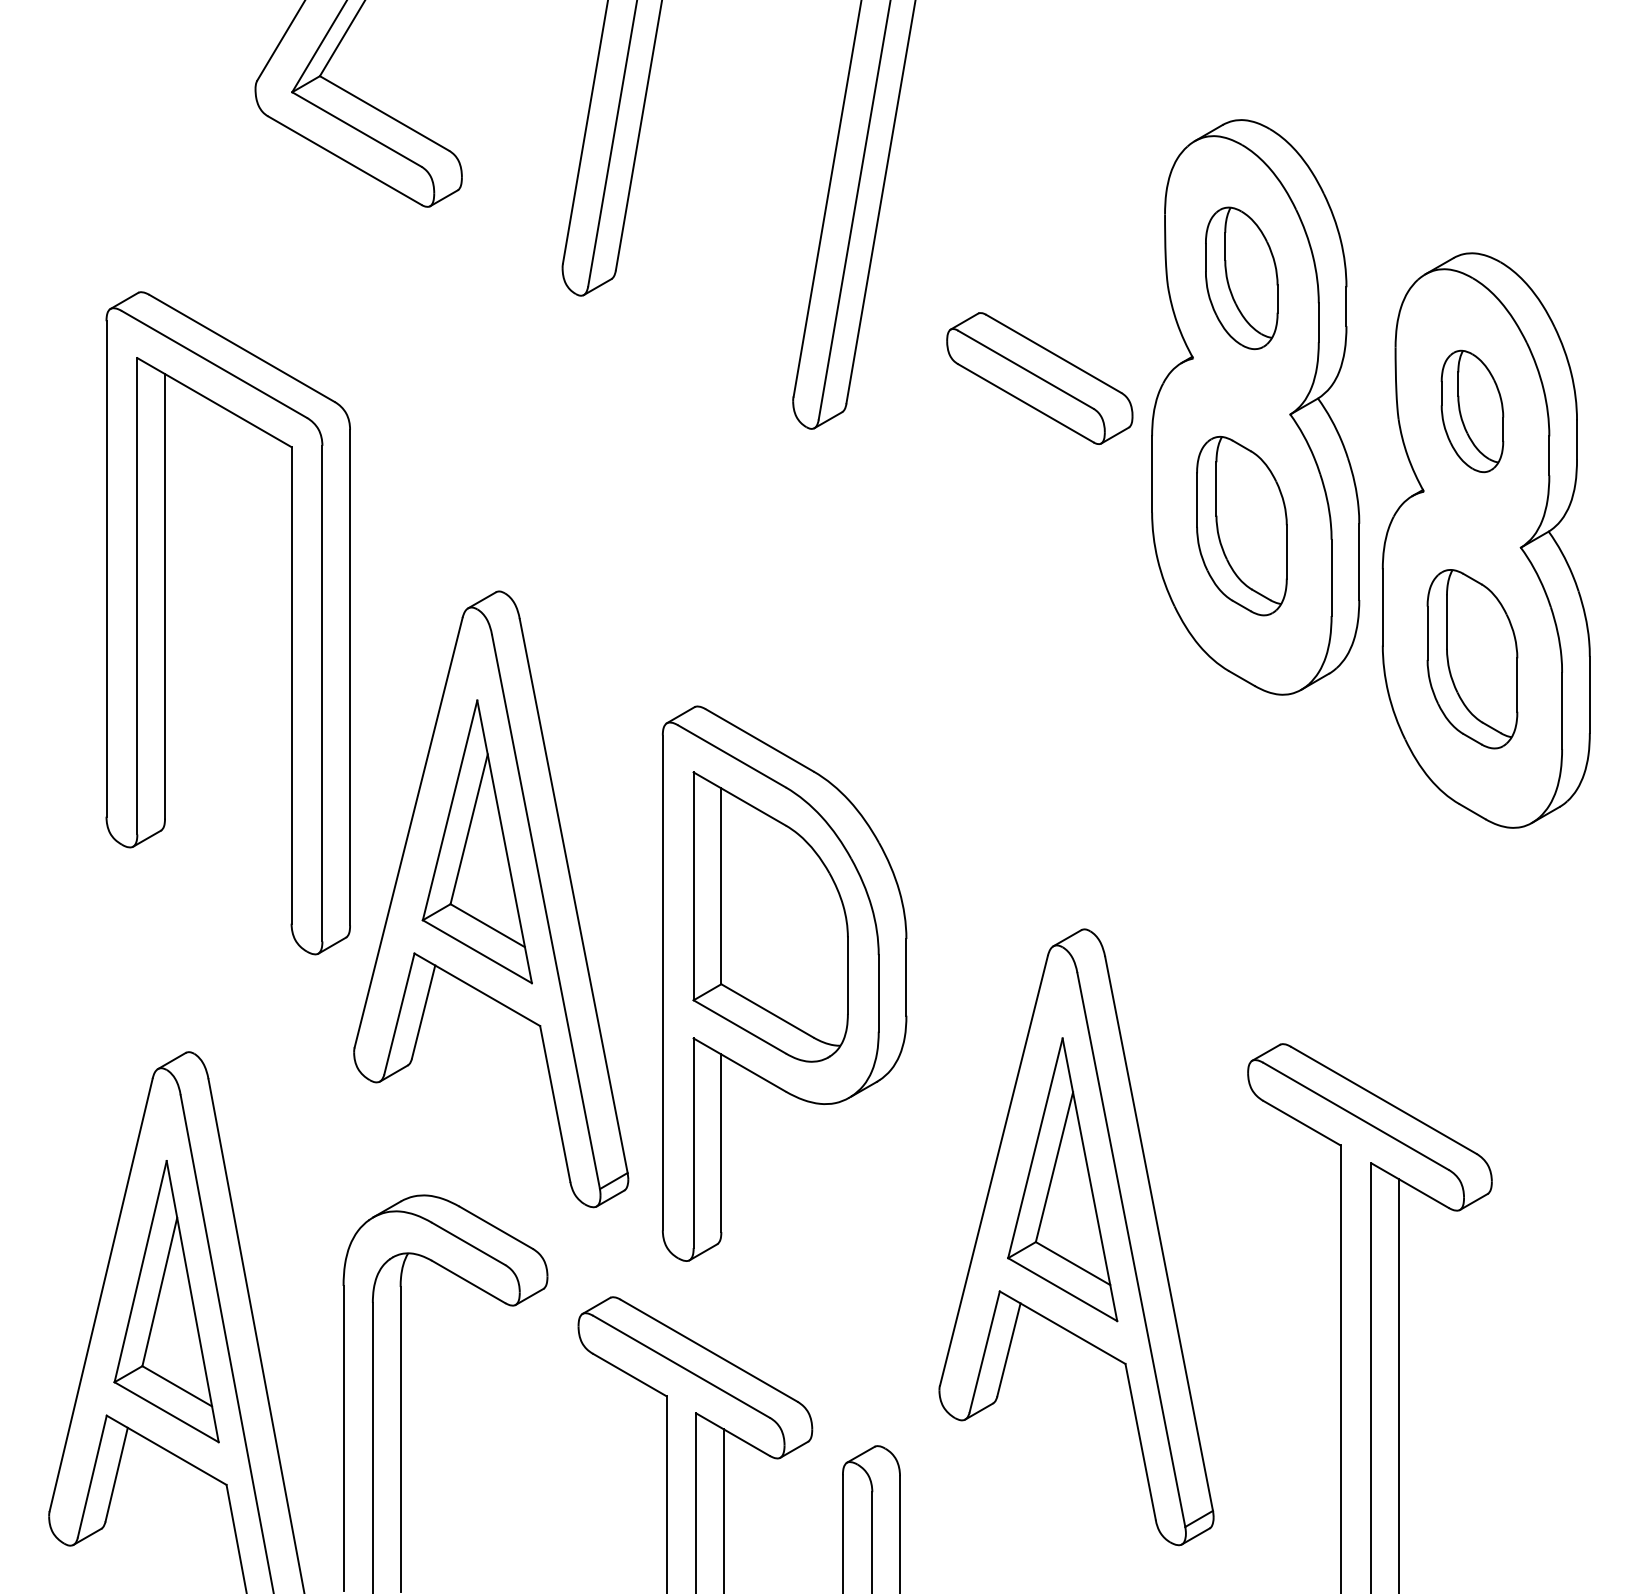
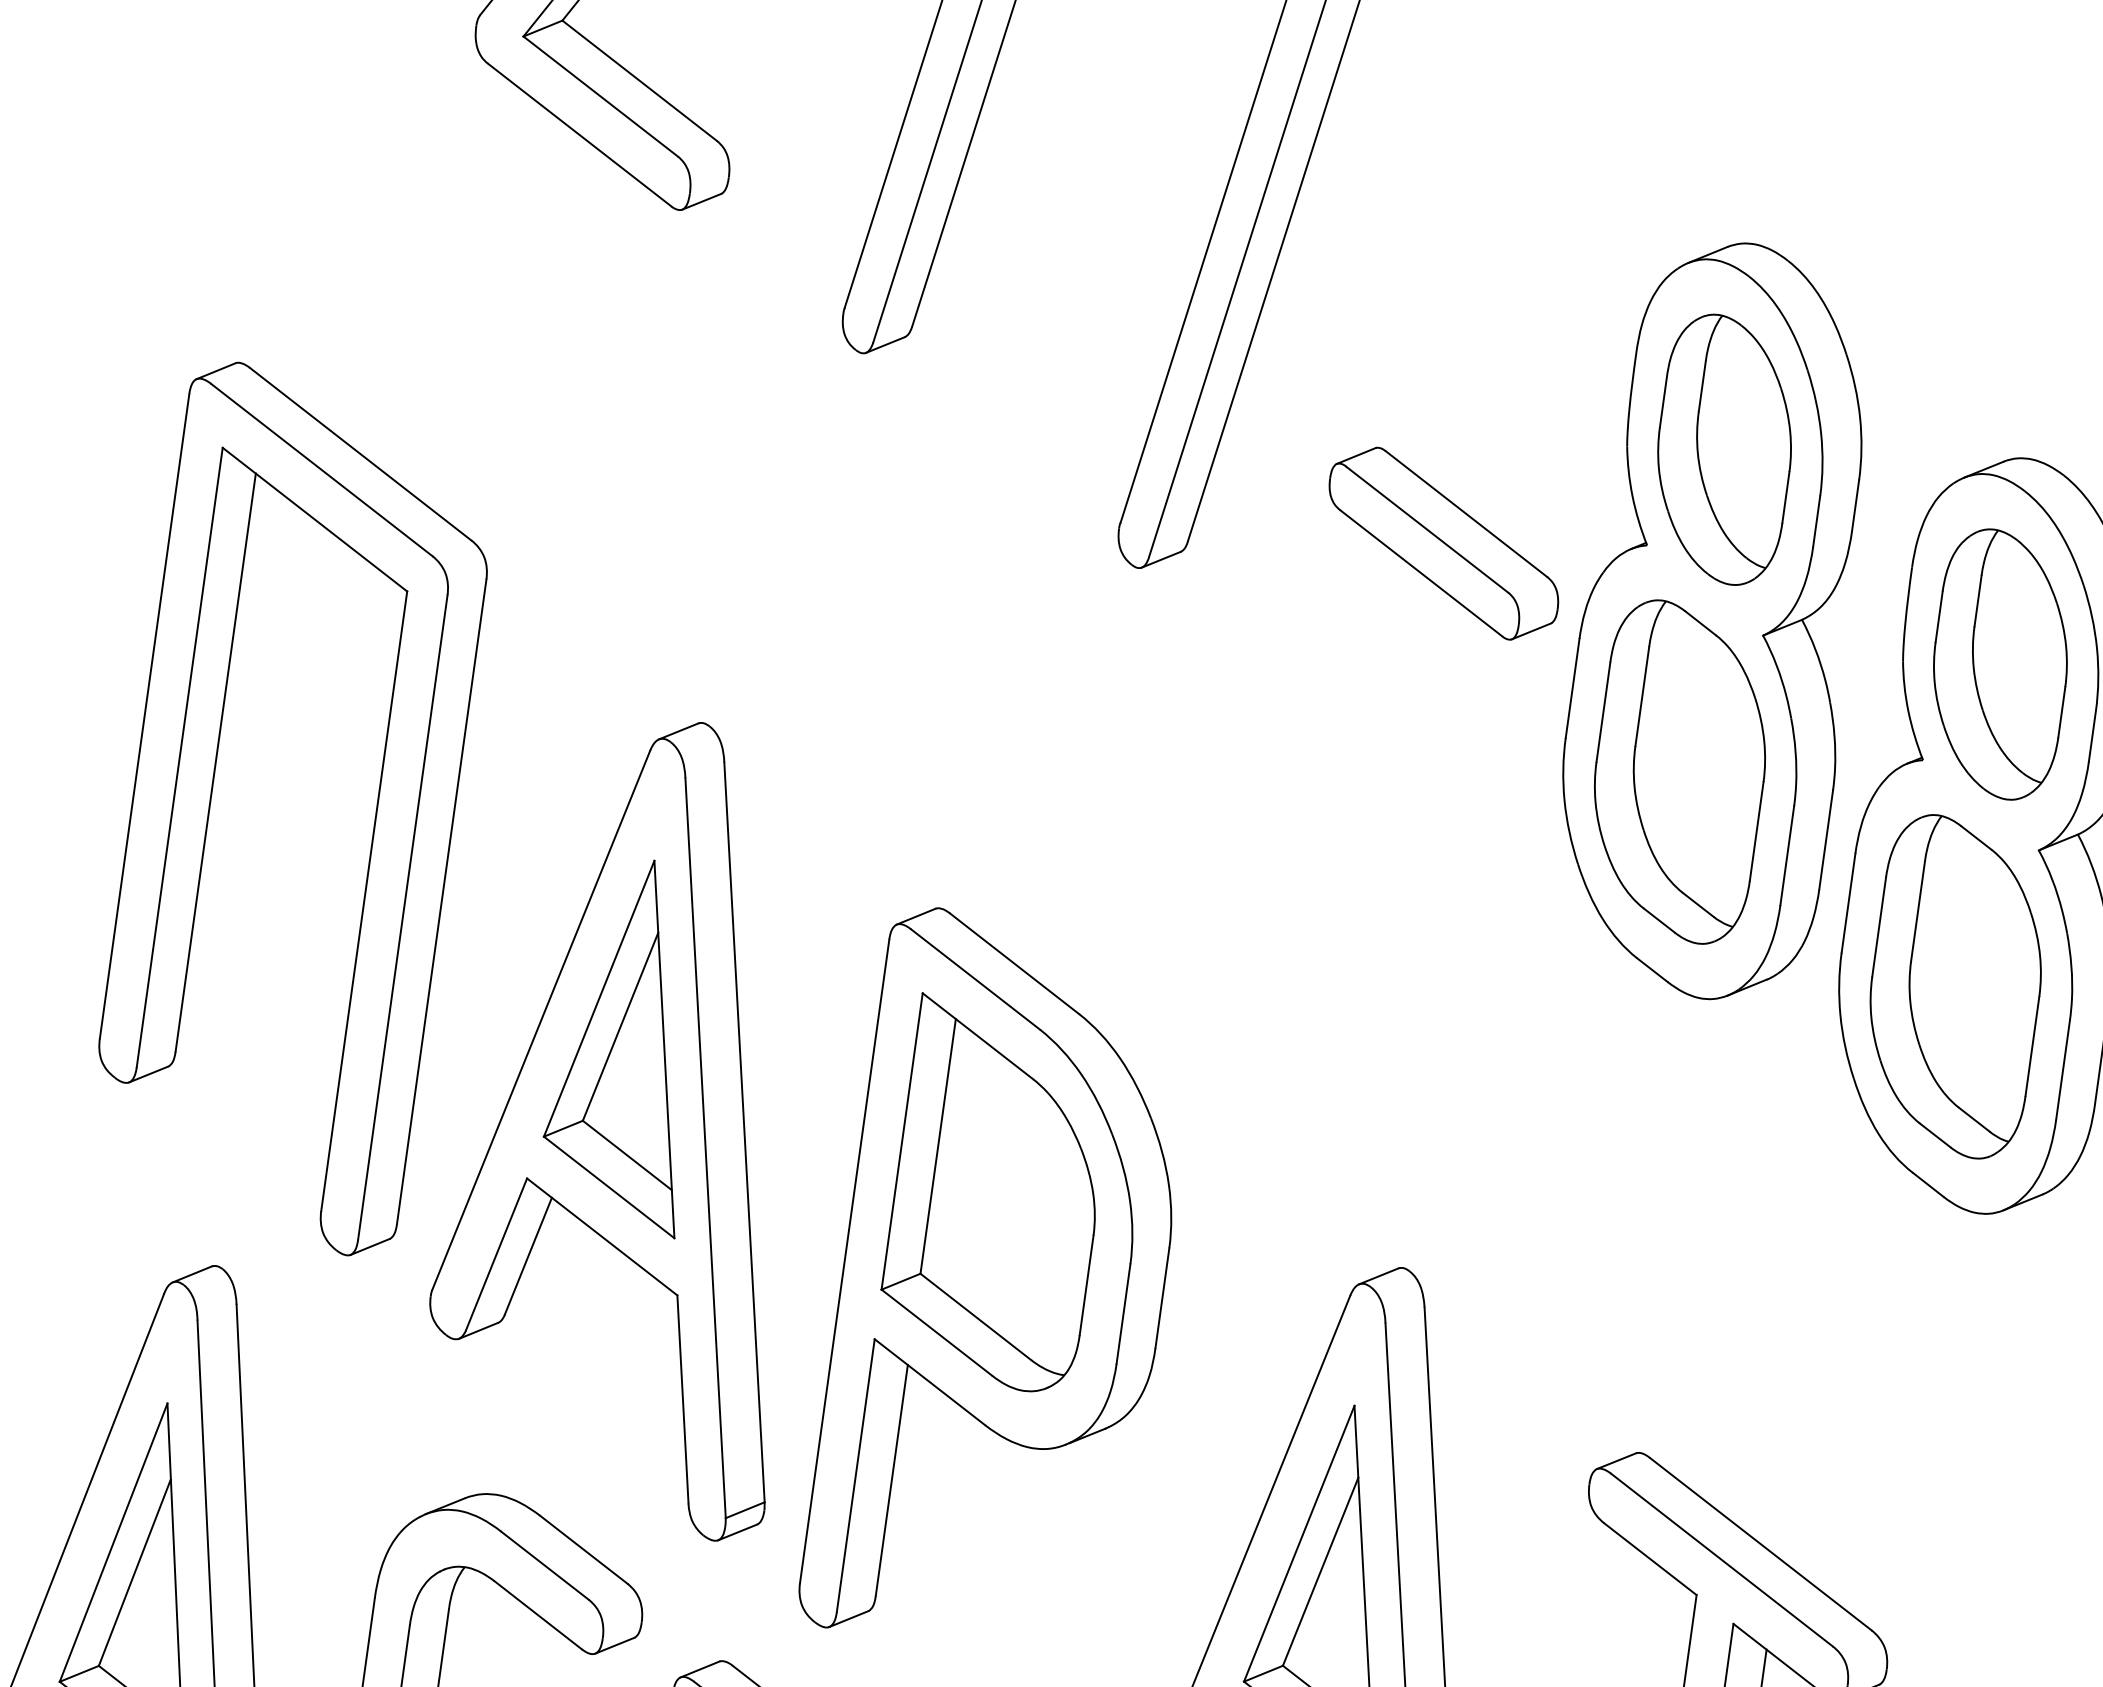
part: (1241, 278) -> (1724, 449), size x1.43
part: (1472, 411) -> (2000, 664), size x1.67
part: (1241, 525) -> (1679, 771), size x1.43
part: (165, 623) -> (211, 798), moved
part: (1472, 658) -> (1955, 985), size x1.43

